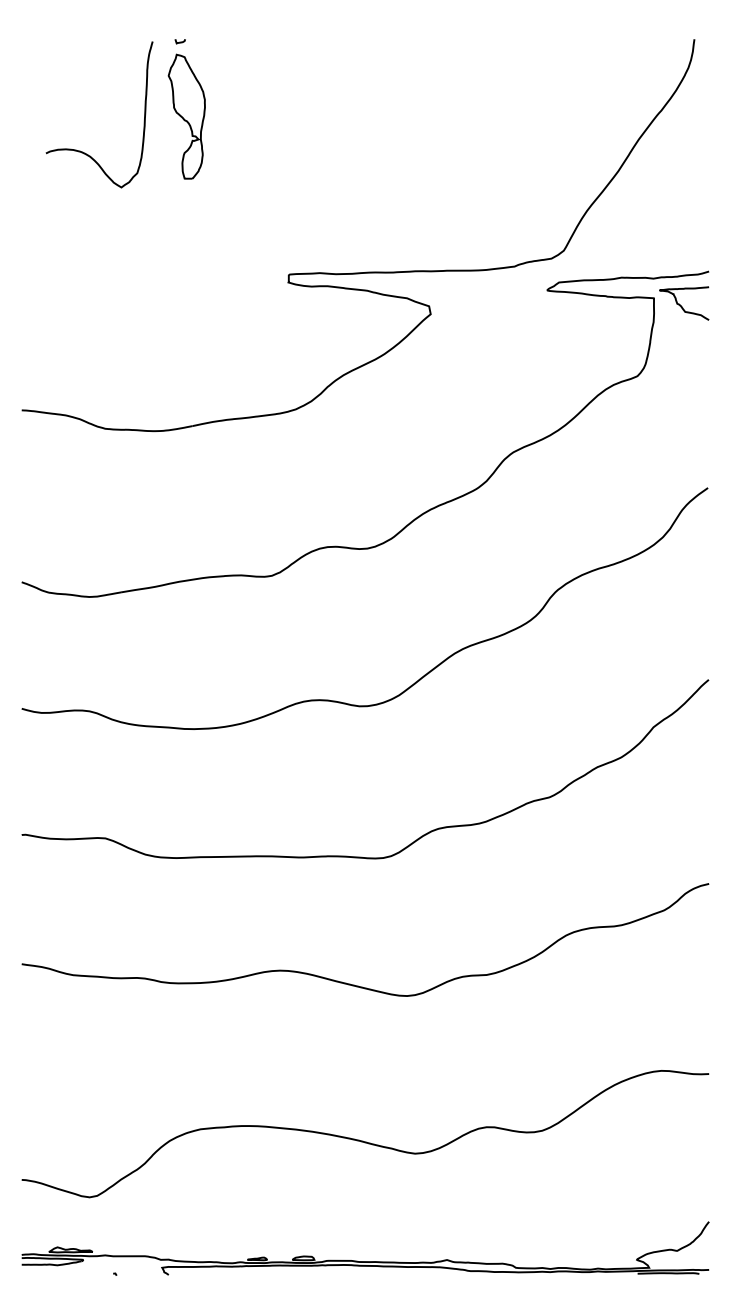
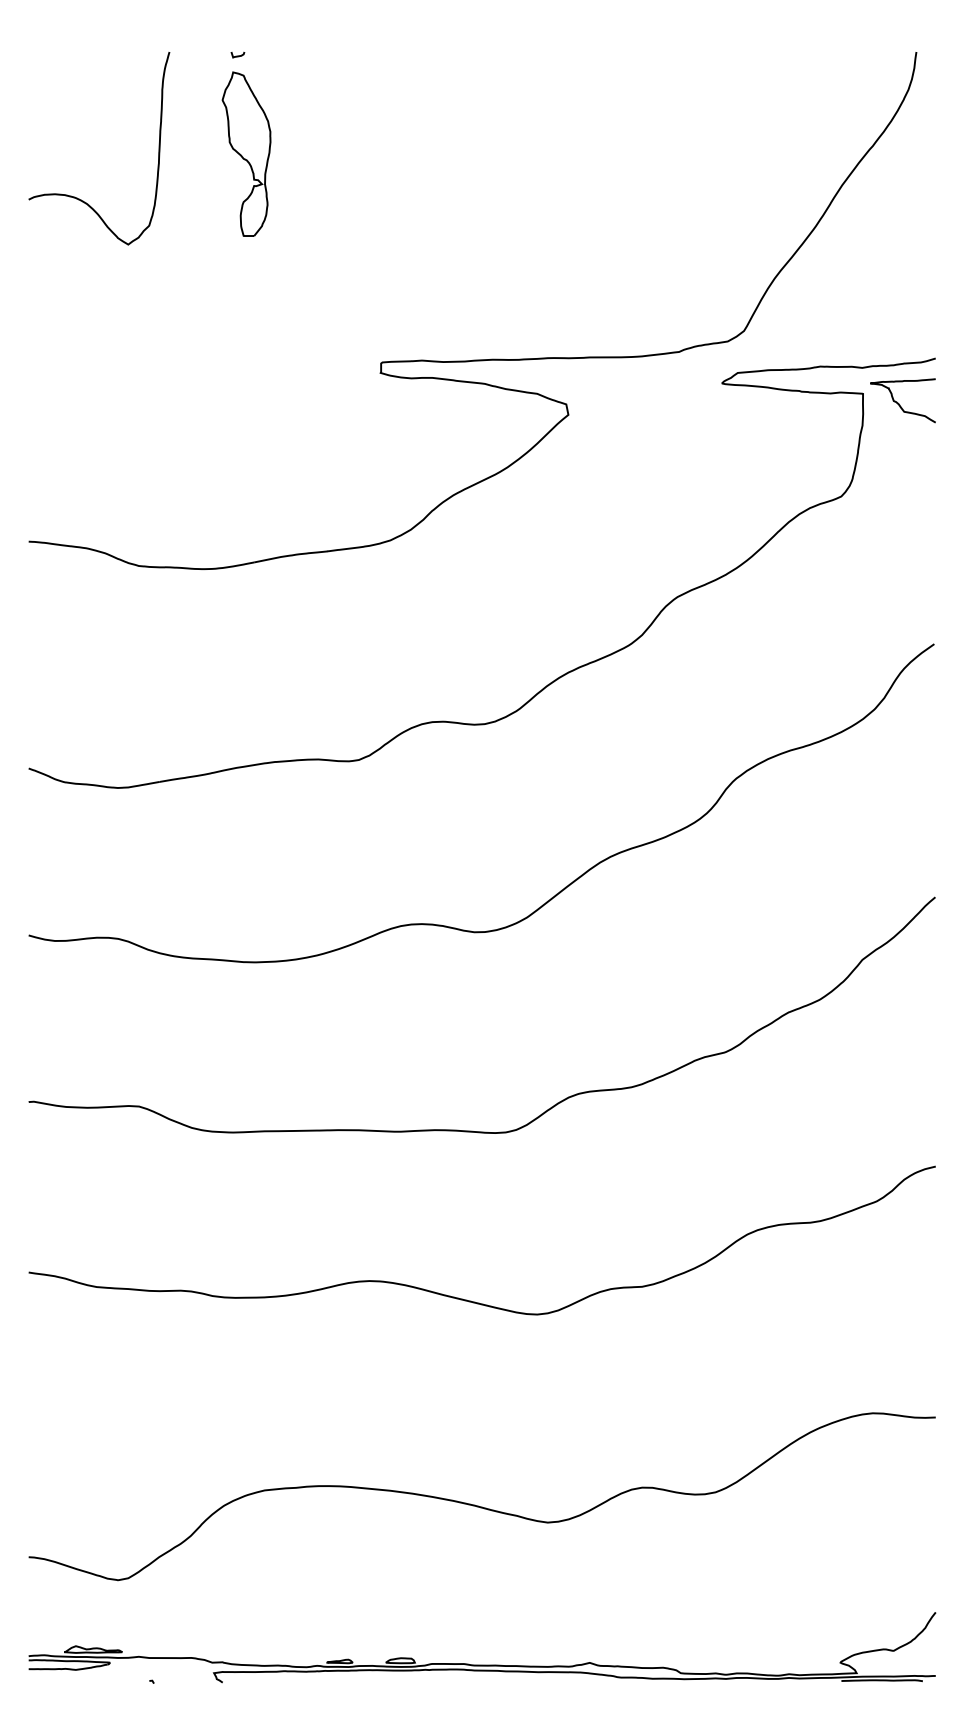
curve: (82, 151) -> (77, 197), moved

